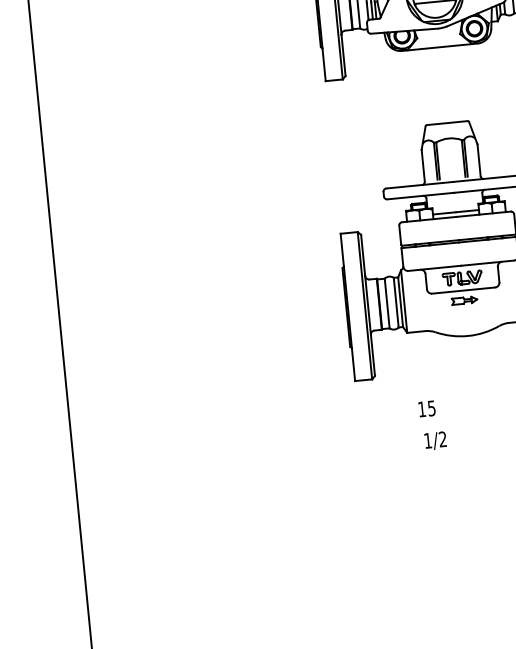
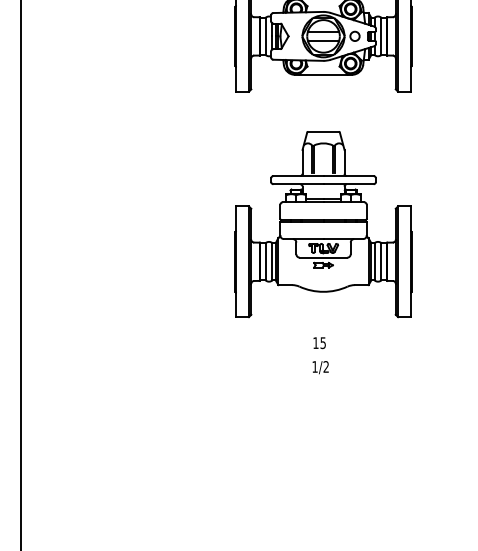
text: (426, 409) -> (319, 343), moved
text: (435, 440) -> (320, 367), moved

